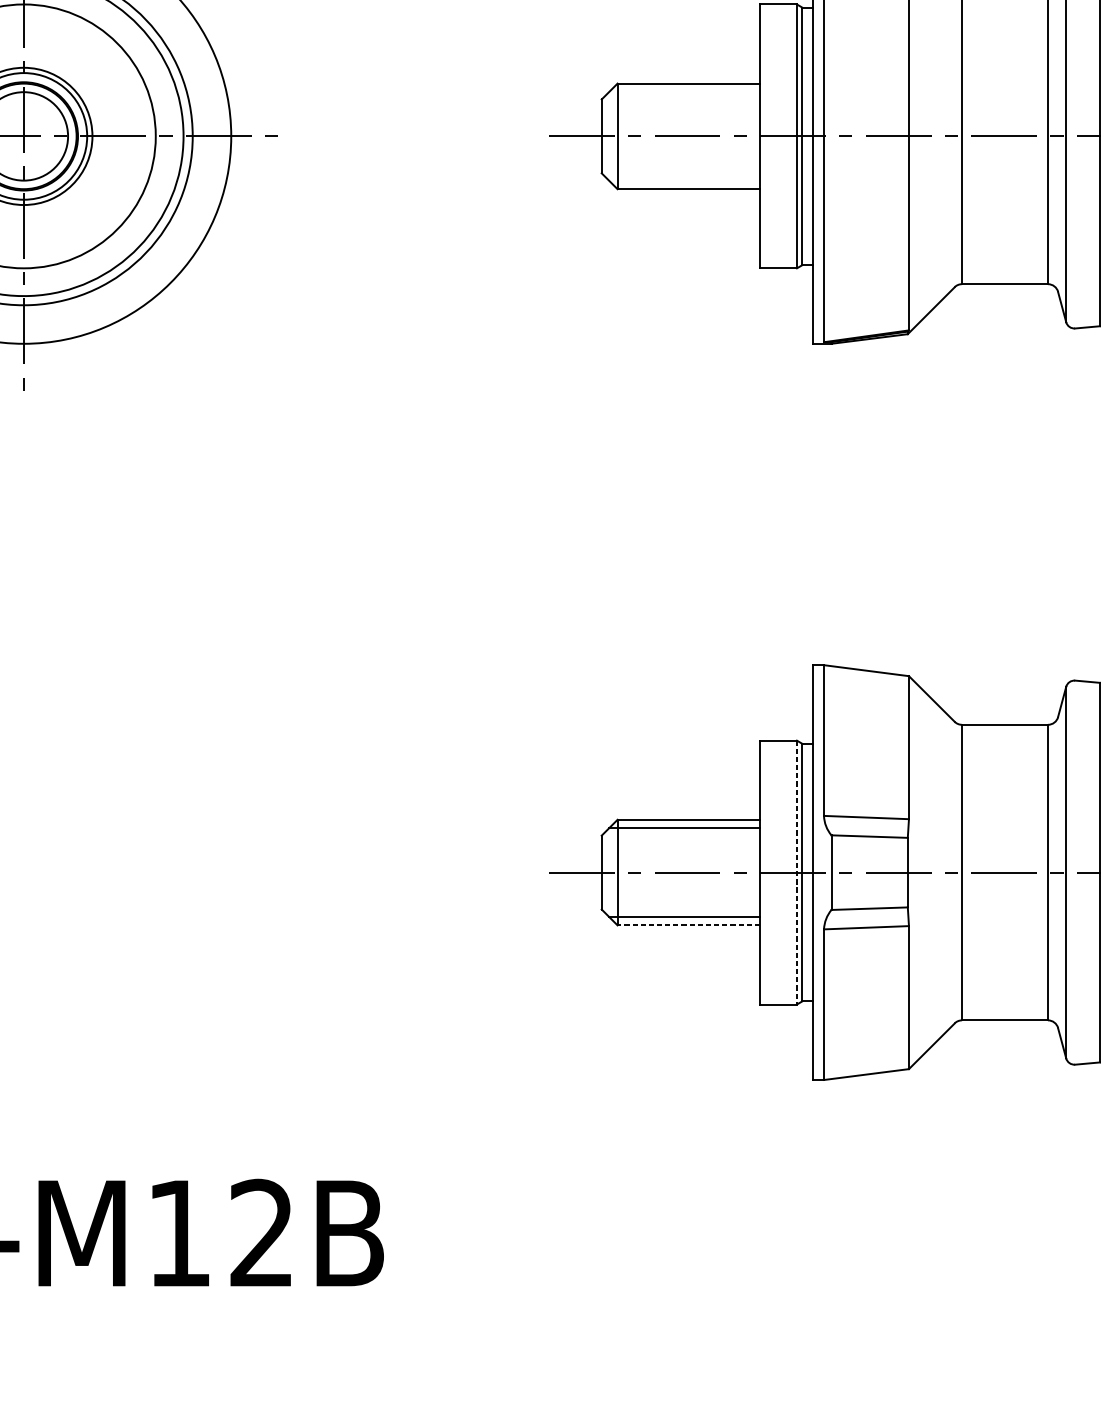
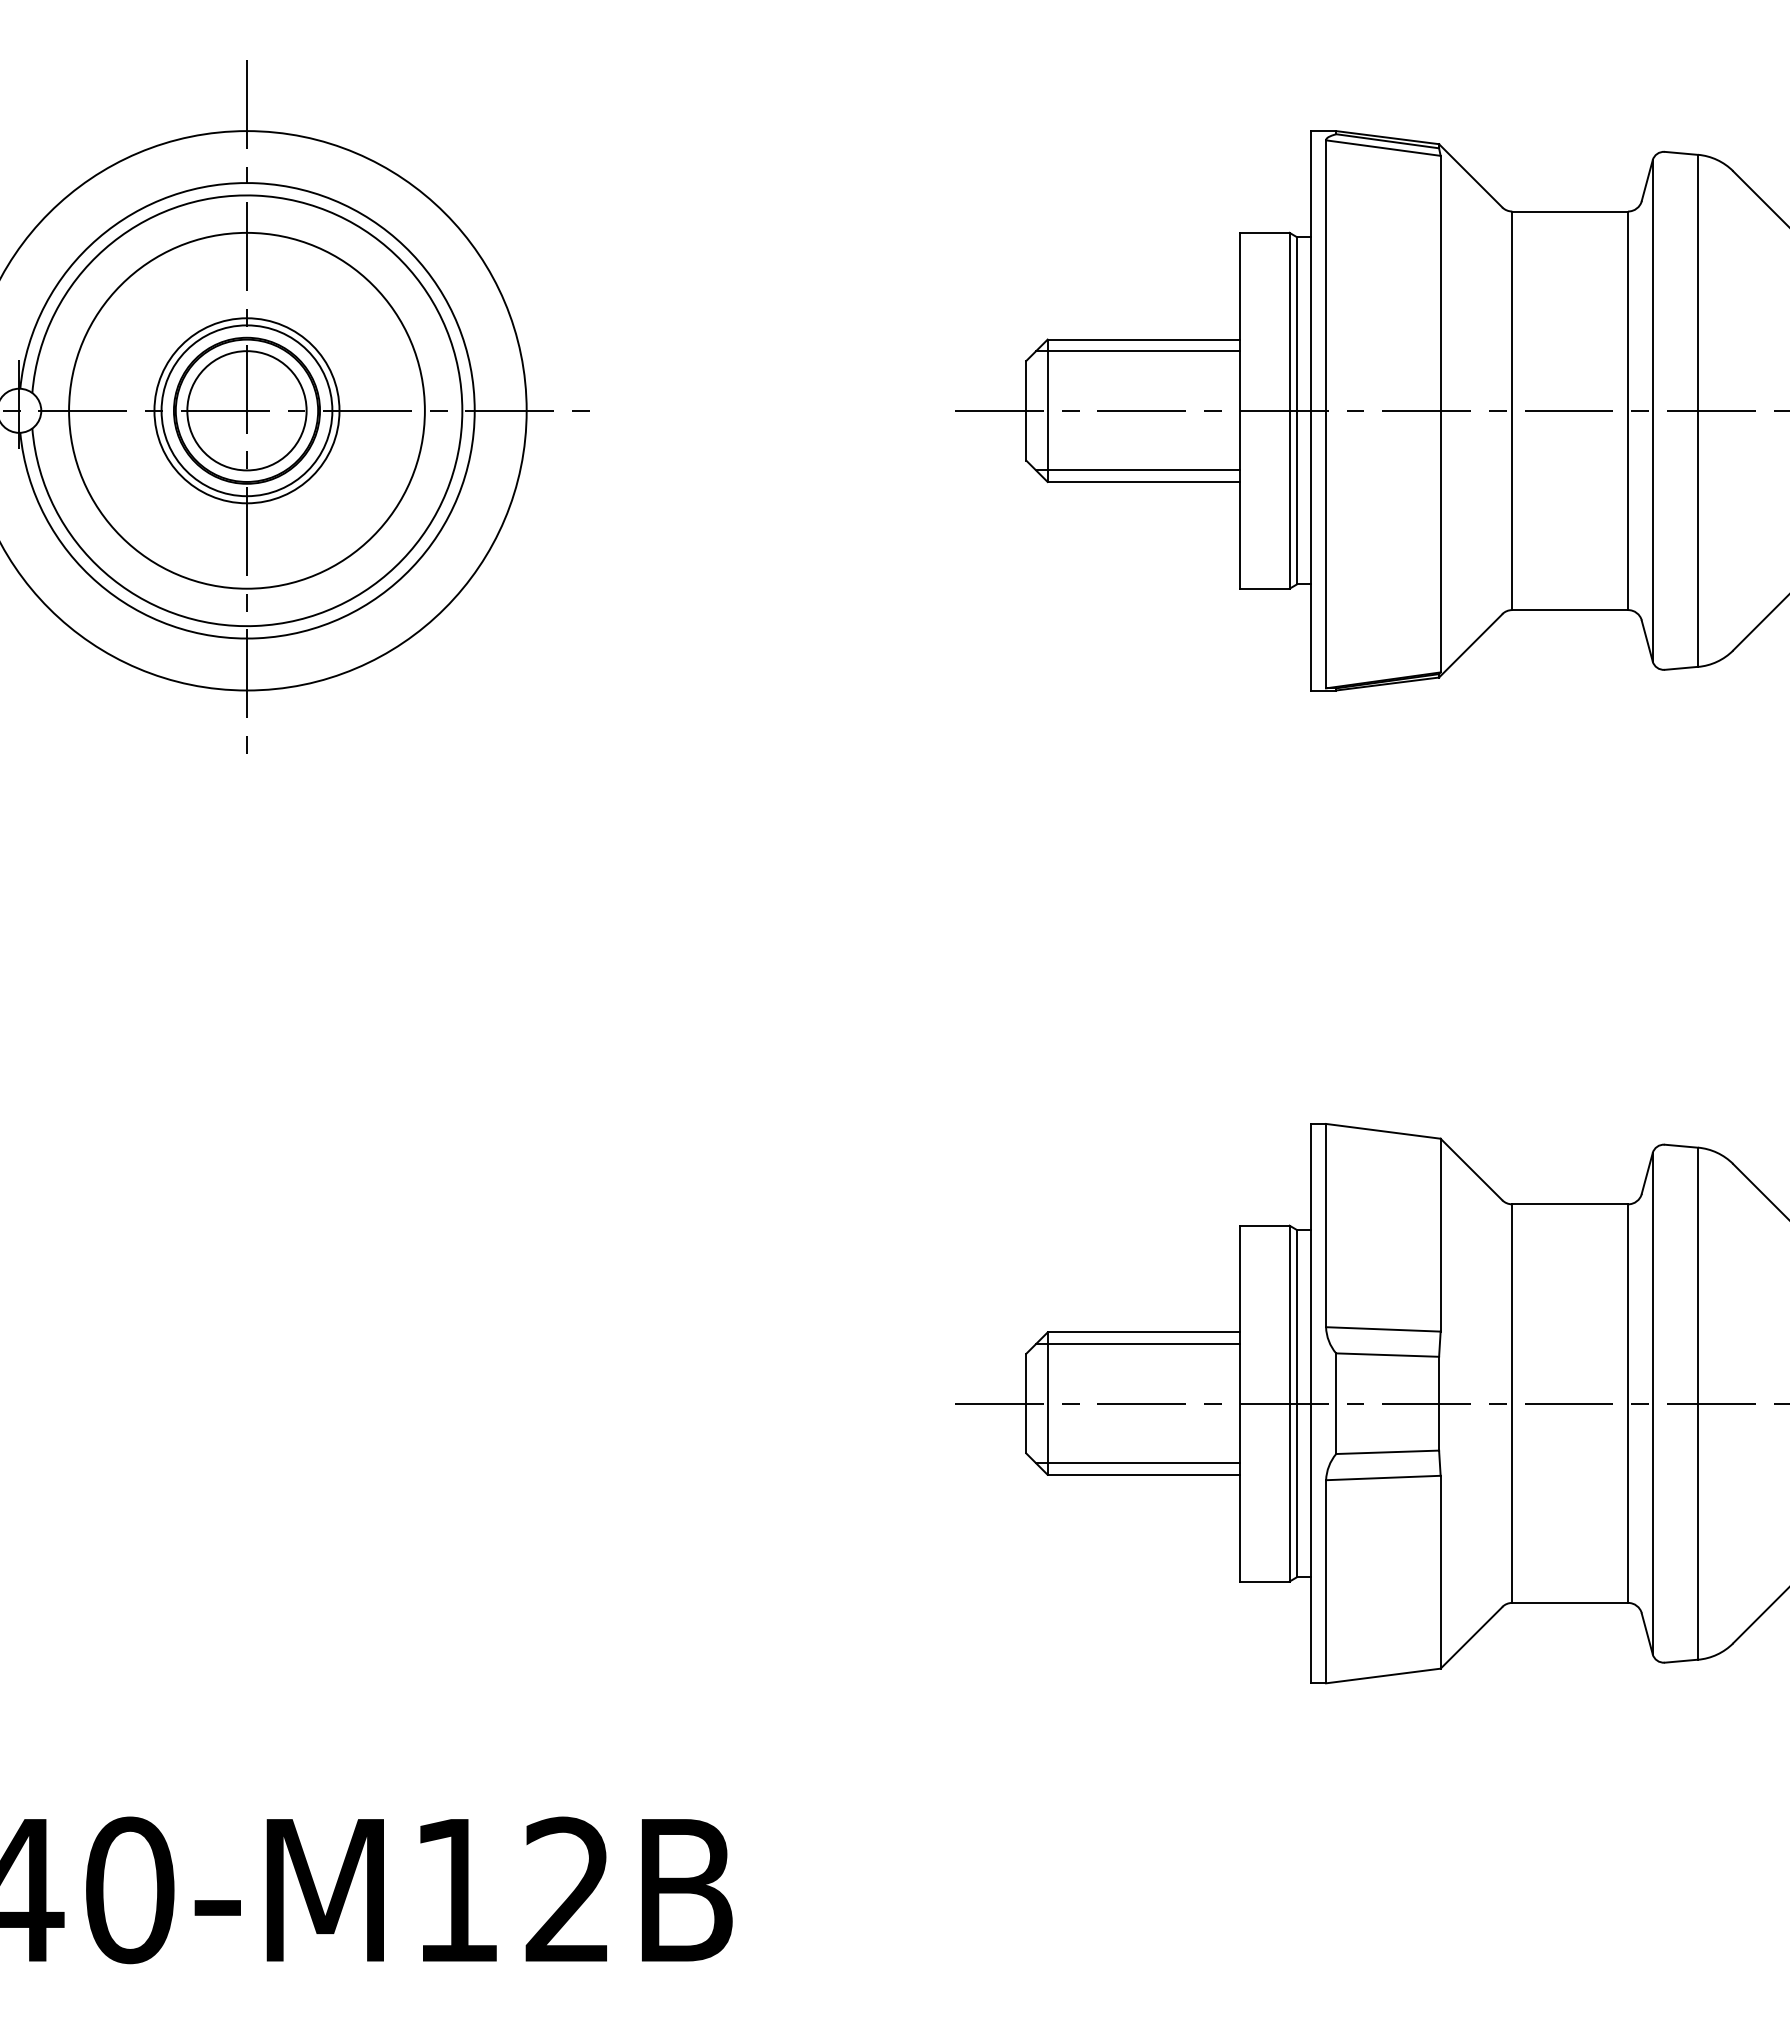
line: (684, 92) -> (1137, 351), added
line: (684, 180) -> (1137, 470), added
line: (796, 872) -> (1289, 1403), dashed -> solid
line: (688, 925) -> (1143, 1474), dashed -> solid

